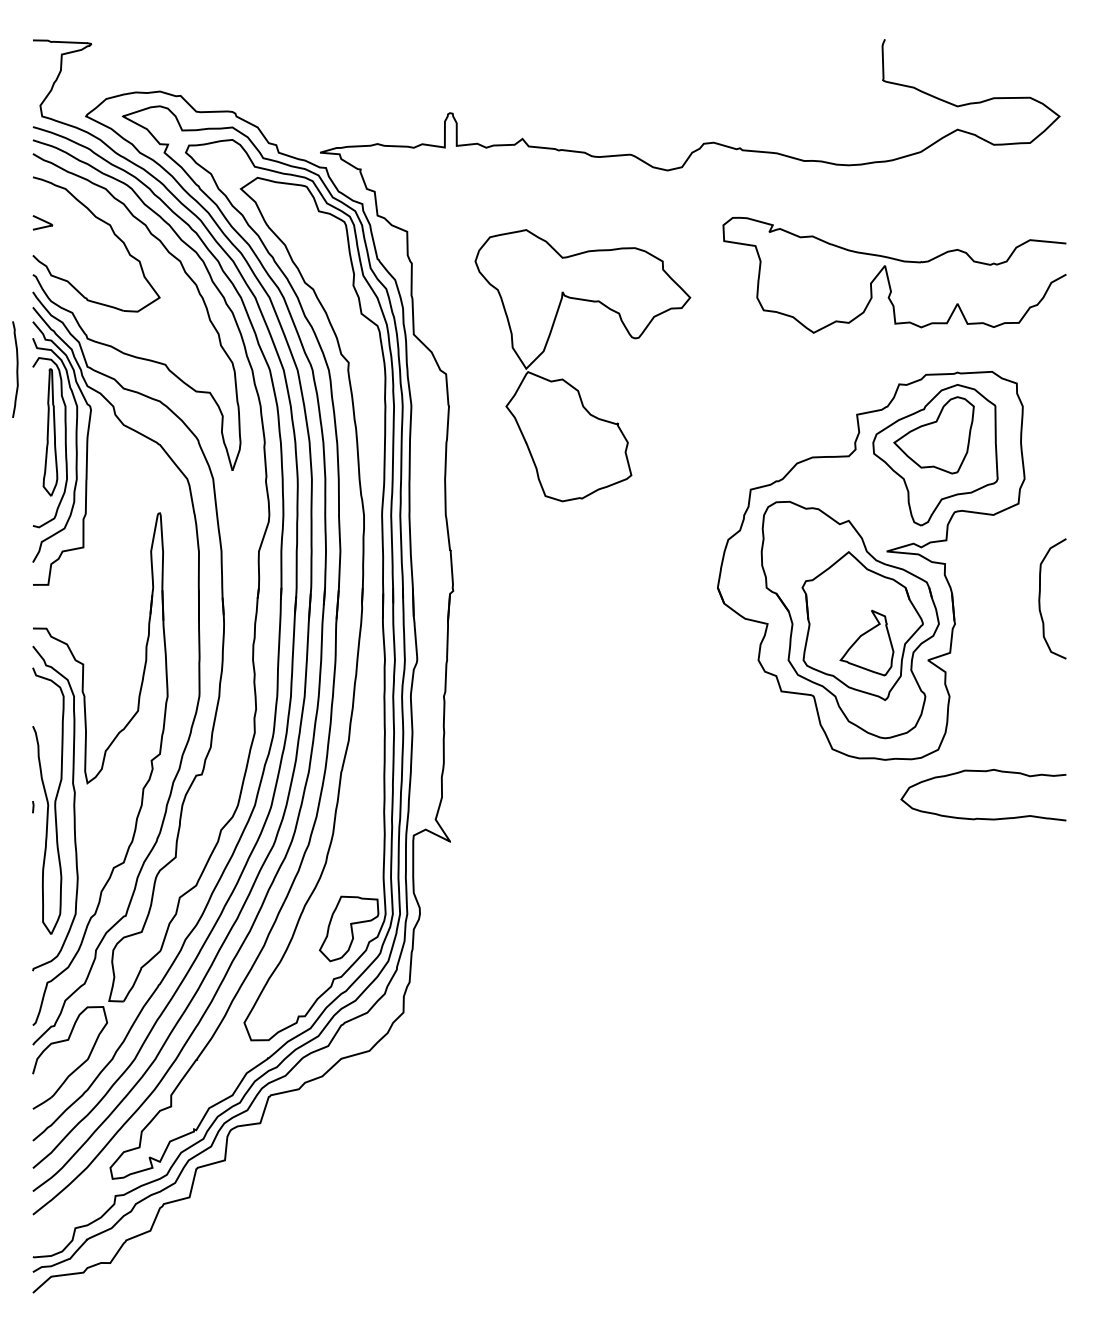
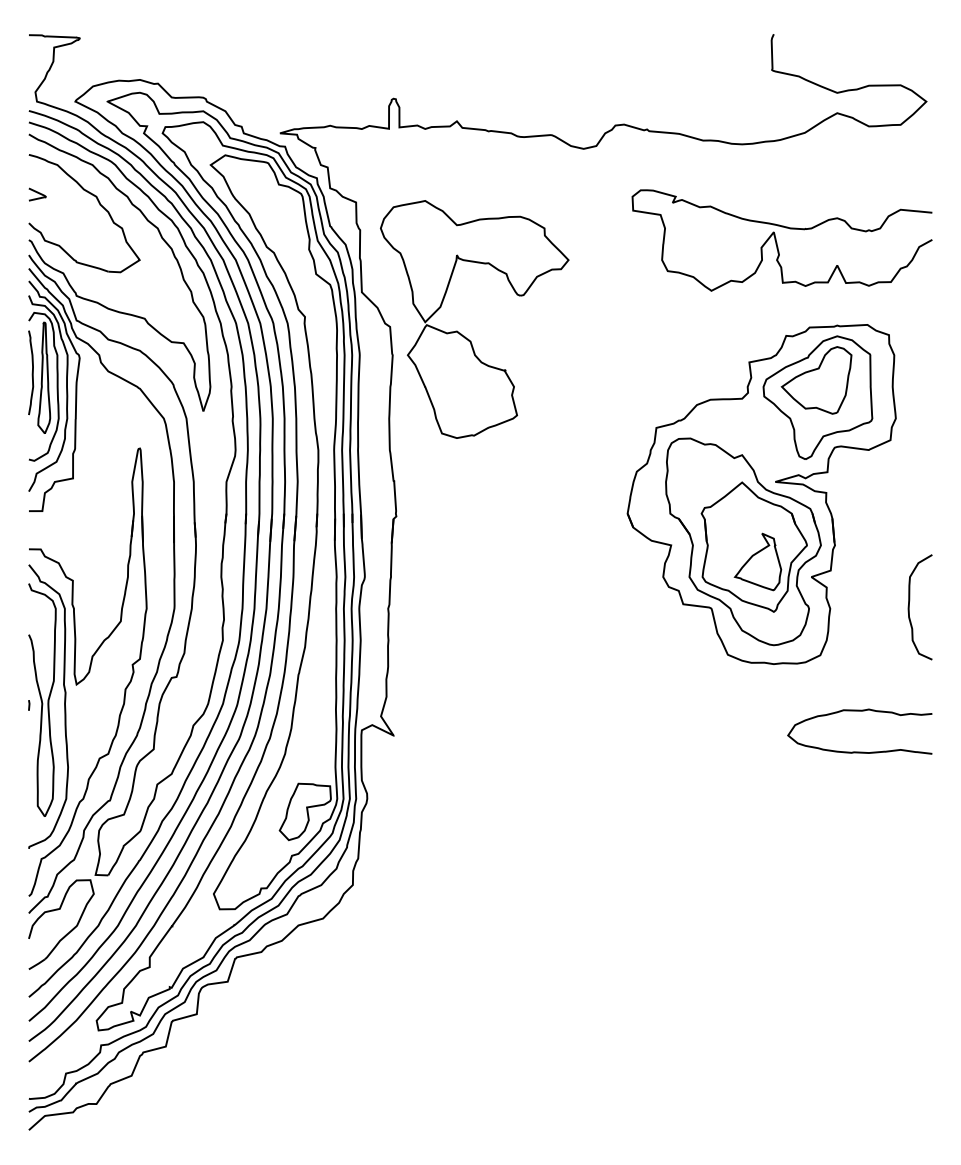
curve: (16, 369) -> (32, 372), moved
part: (567, 381) -> (461, 333), moved
curve: (1040, 598) -> (909, 606), moved
curve: (984, 772) -> (860, 711), moved

